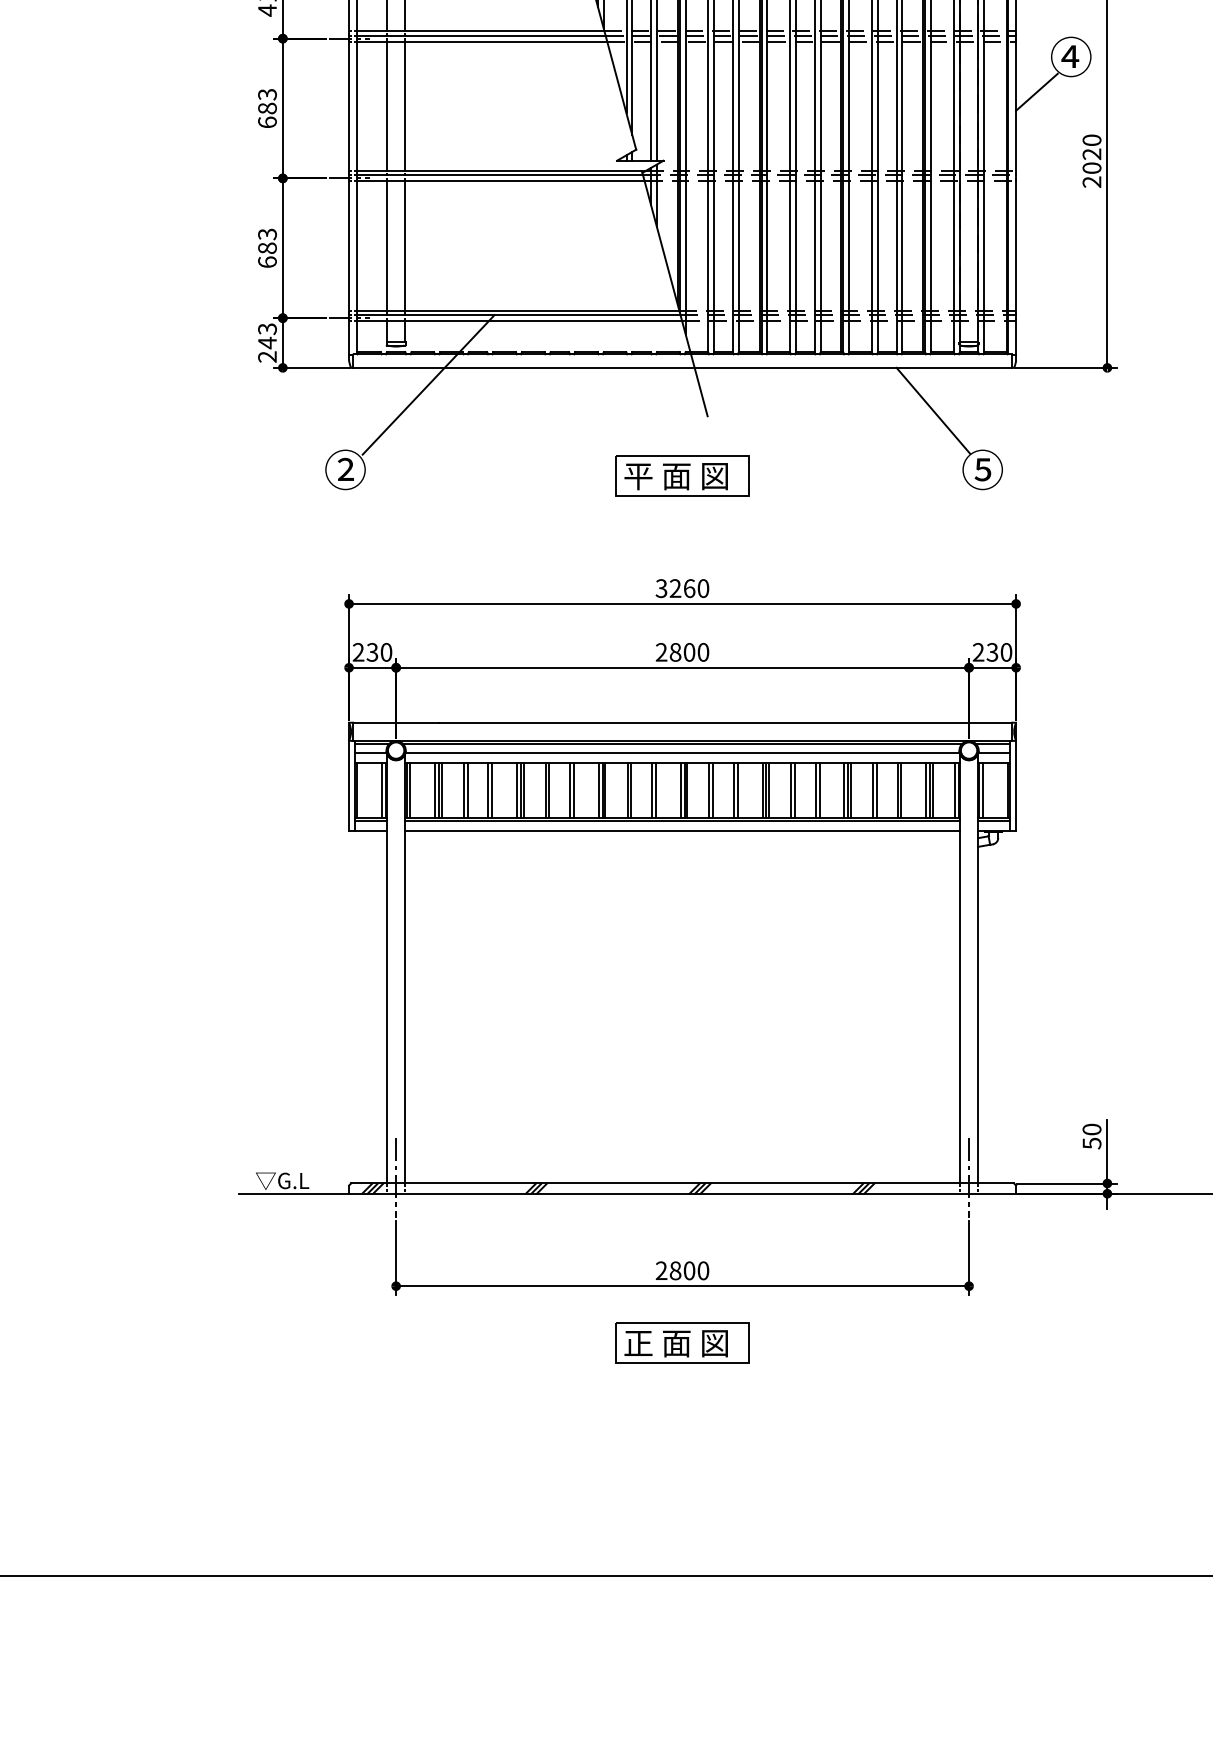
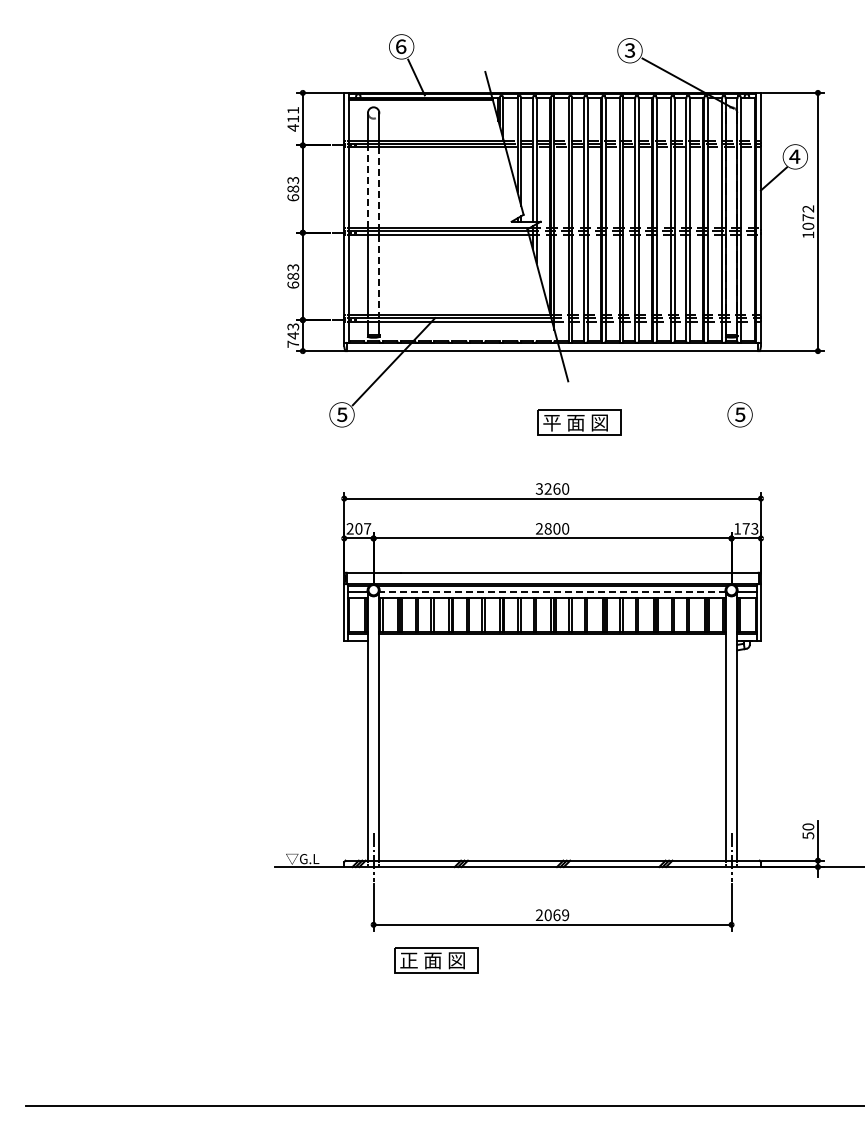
line: (386, 105) -> (367, 187), solid -> dashed
line: (405, 107) -> (379, 188), solid -> dashed
text: (1092, 160) -> (808, 221), 2020 -> 1072
line: (405, 246) -> (379, 275), solid -> dashed
text: (266, 355) -> (292, 343), 243 -> 743
line: (933, 410) -> (709, 377), removed
text: (346, 469) -> (342, 414), ② -> ⑤
part: (682, 475) -> (579, 422), moved
text: (379, 651) -> (363, 528), 230 -> 207
text: (992, 651) -> (746, 528), 230 -> 173
line: (682, 752) -> (552, 591), solid -> dashed
line: (682, 831) -> (552, 640), removed
text: (688, 1271) -> (556, 915), 2800 -> 2069
part: (682, 1343) -> (436, 960), moved

